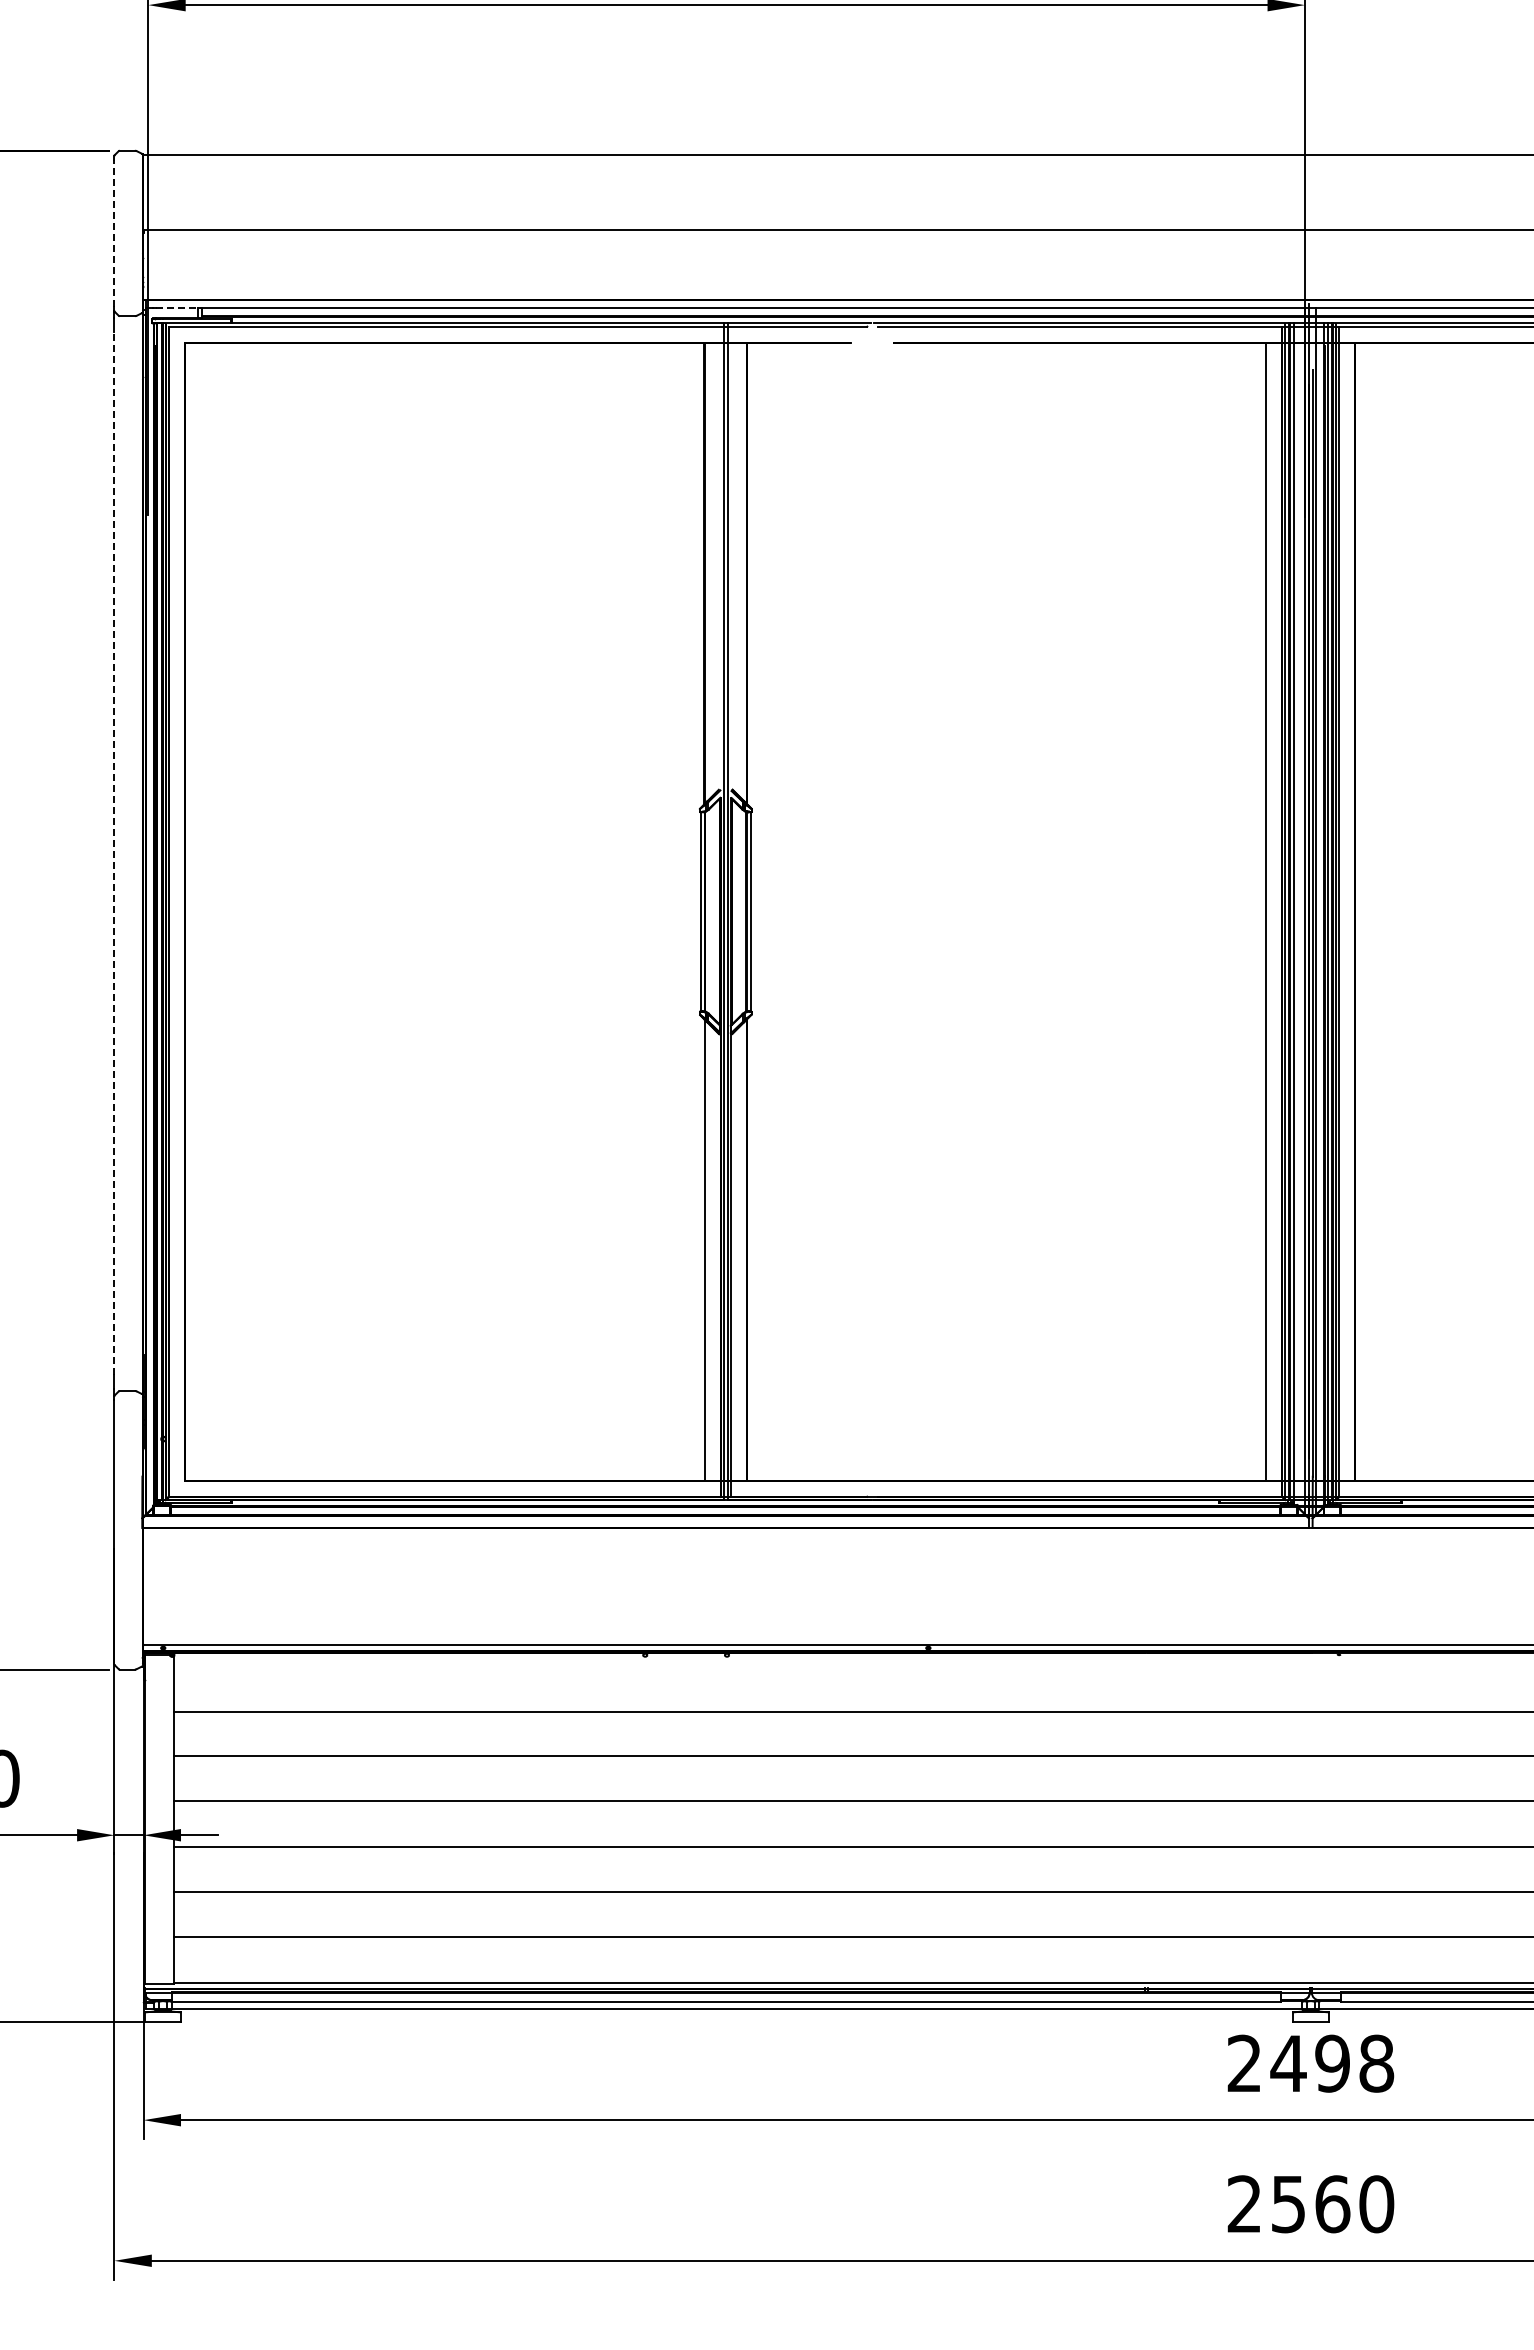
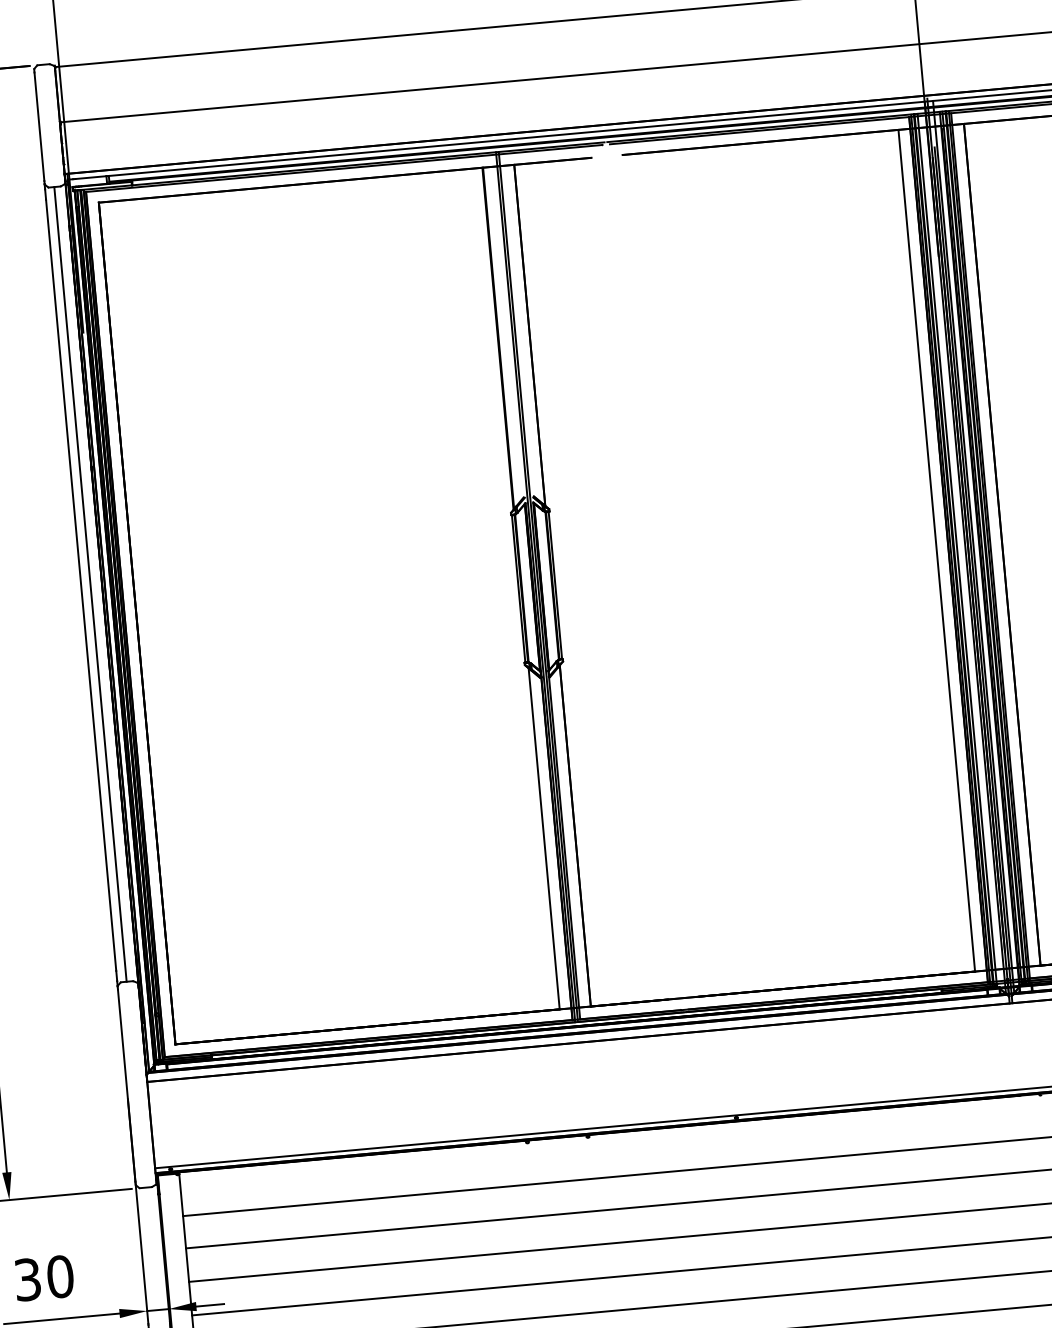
line: (114, 232) -> (39, 126), dashed -> solid
line: (177, 307) -> (91, 177), dashed -> solid
line: (114, 853) -> (81, 585), dashed -> solid
line: (127, 853) -> (90, 584), added

